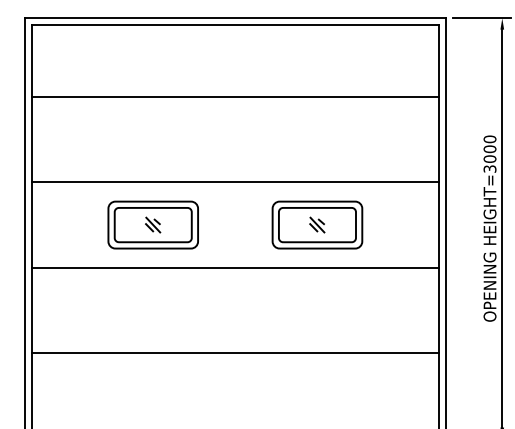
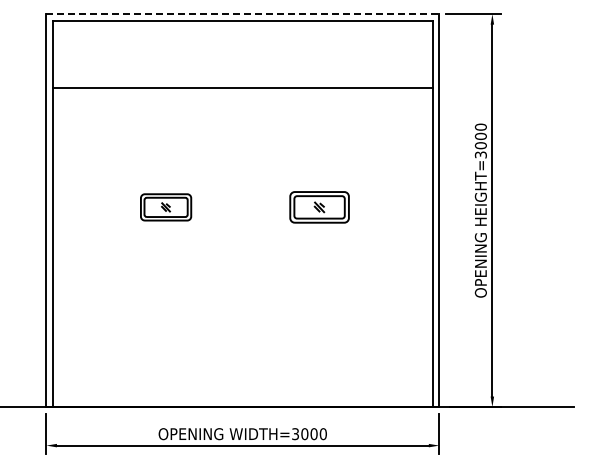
line: (236, 18) -> (243, 14), solid -> dashed
line: (234, 182) -> (242, 167), removed
part: (152, 225) -> (165, 207), size x0.6
part: (317, 225) -> (319, 207), size x0.7
line: (234, 268) -> (242, 247), removed
line: (234, 353) -> (242, 327), removed

